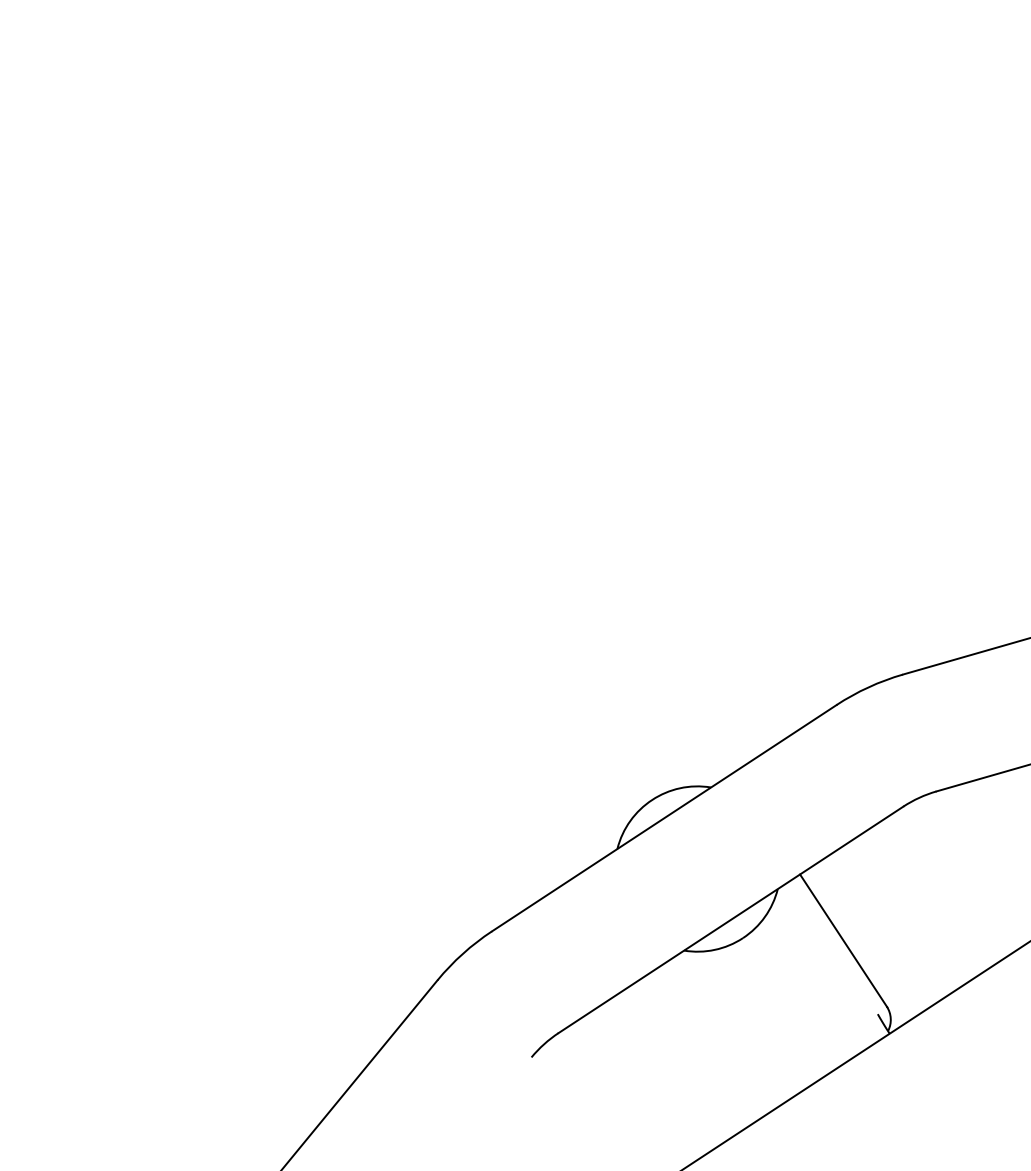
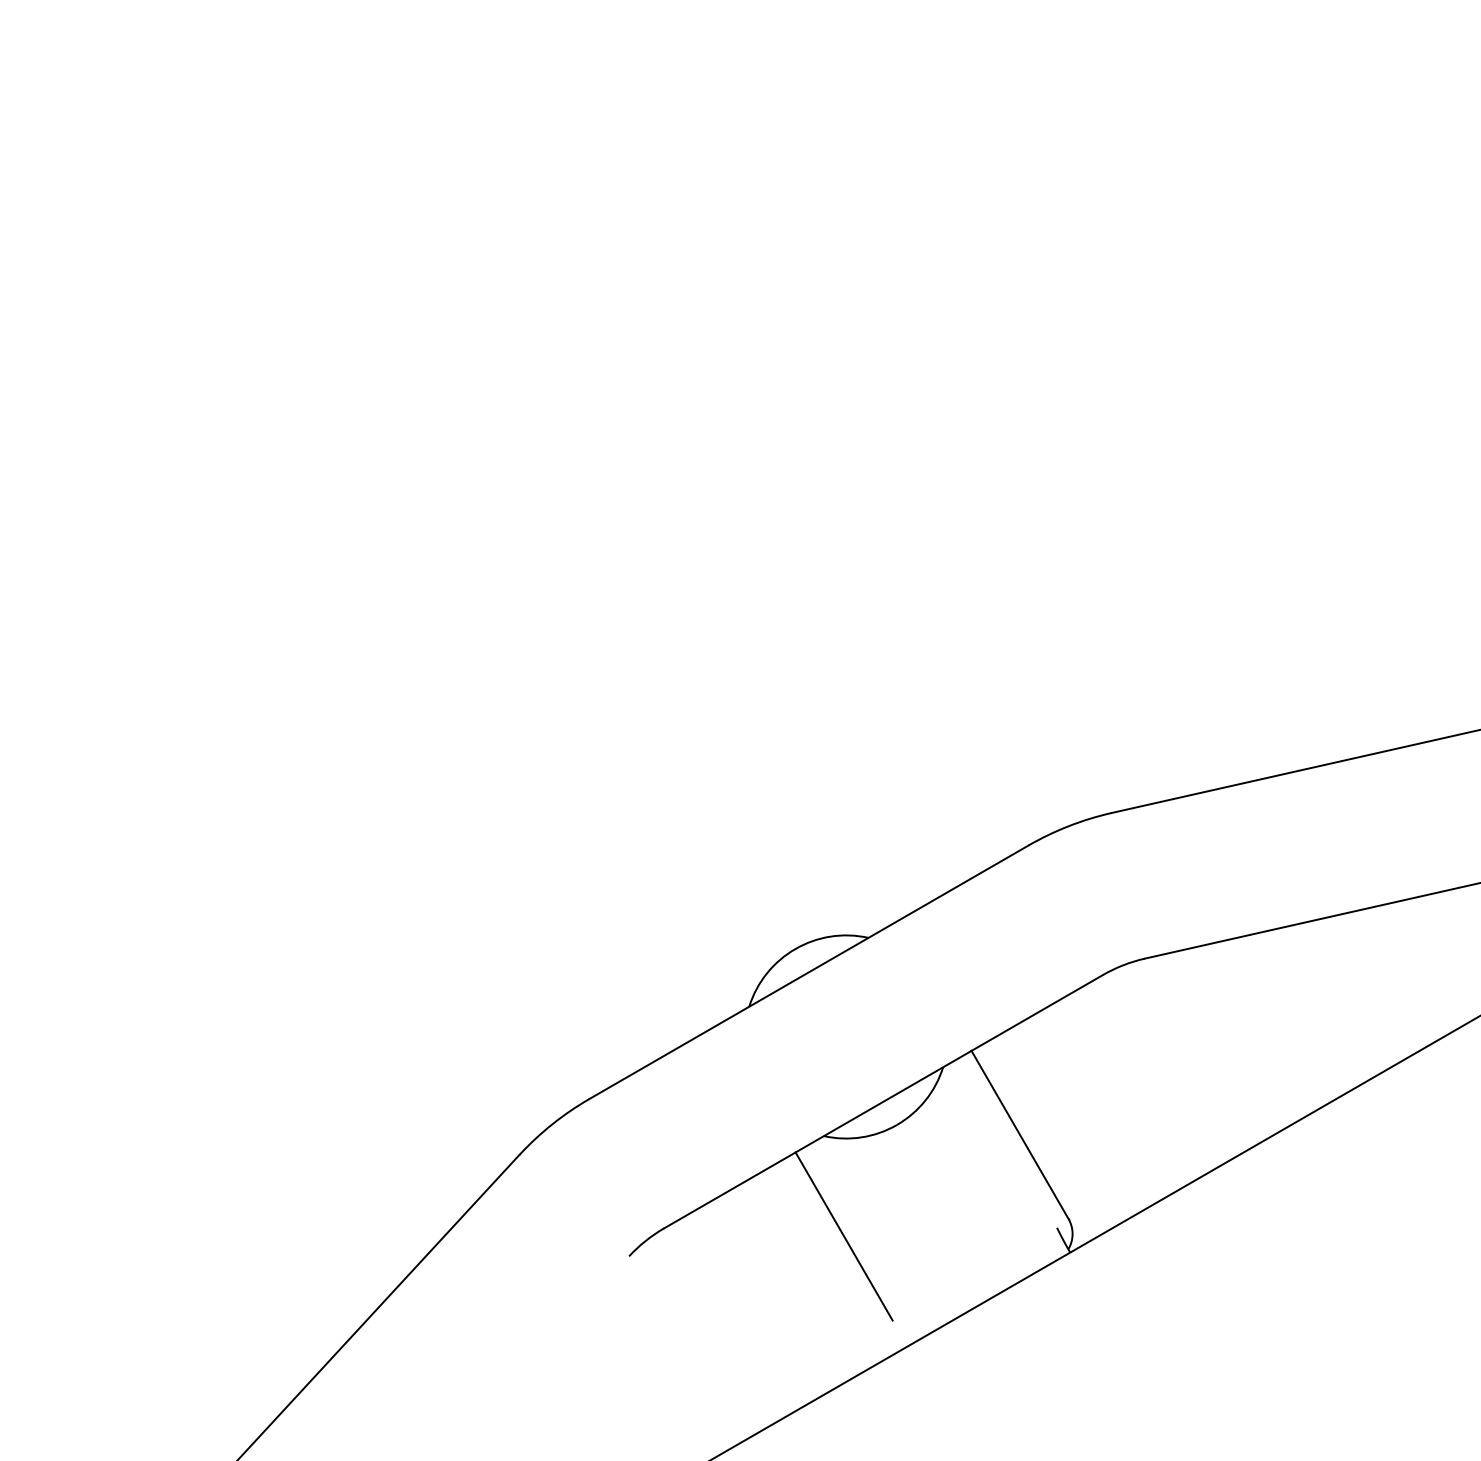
line: (704, 1031) -> (843, 1236), added

